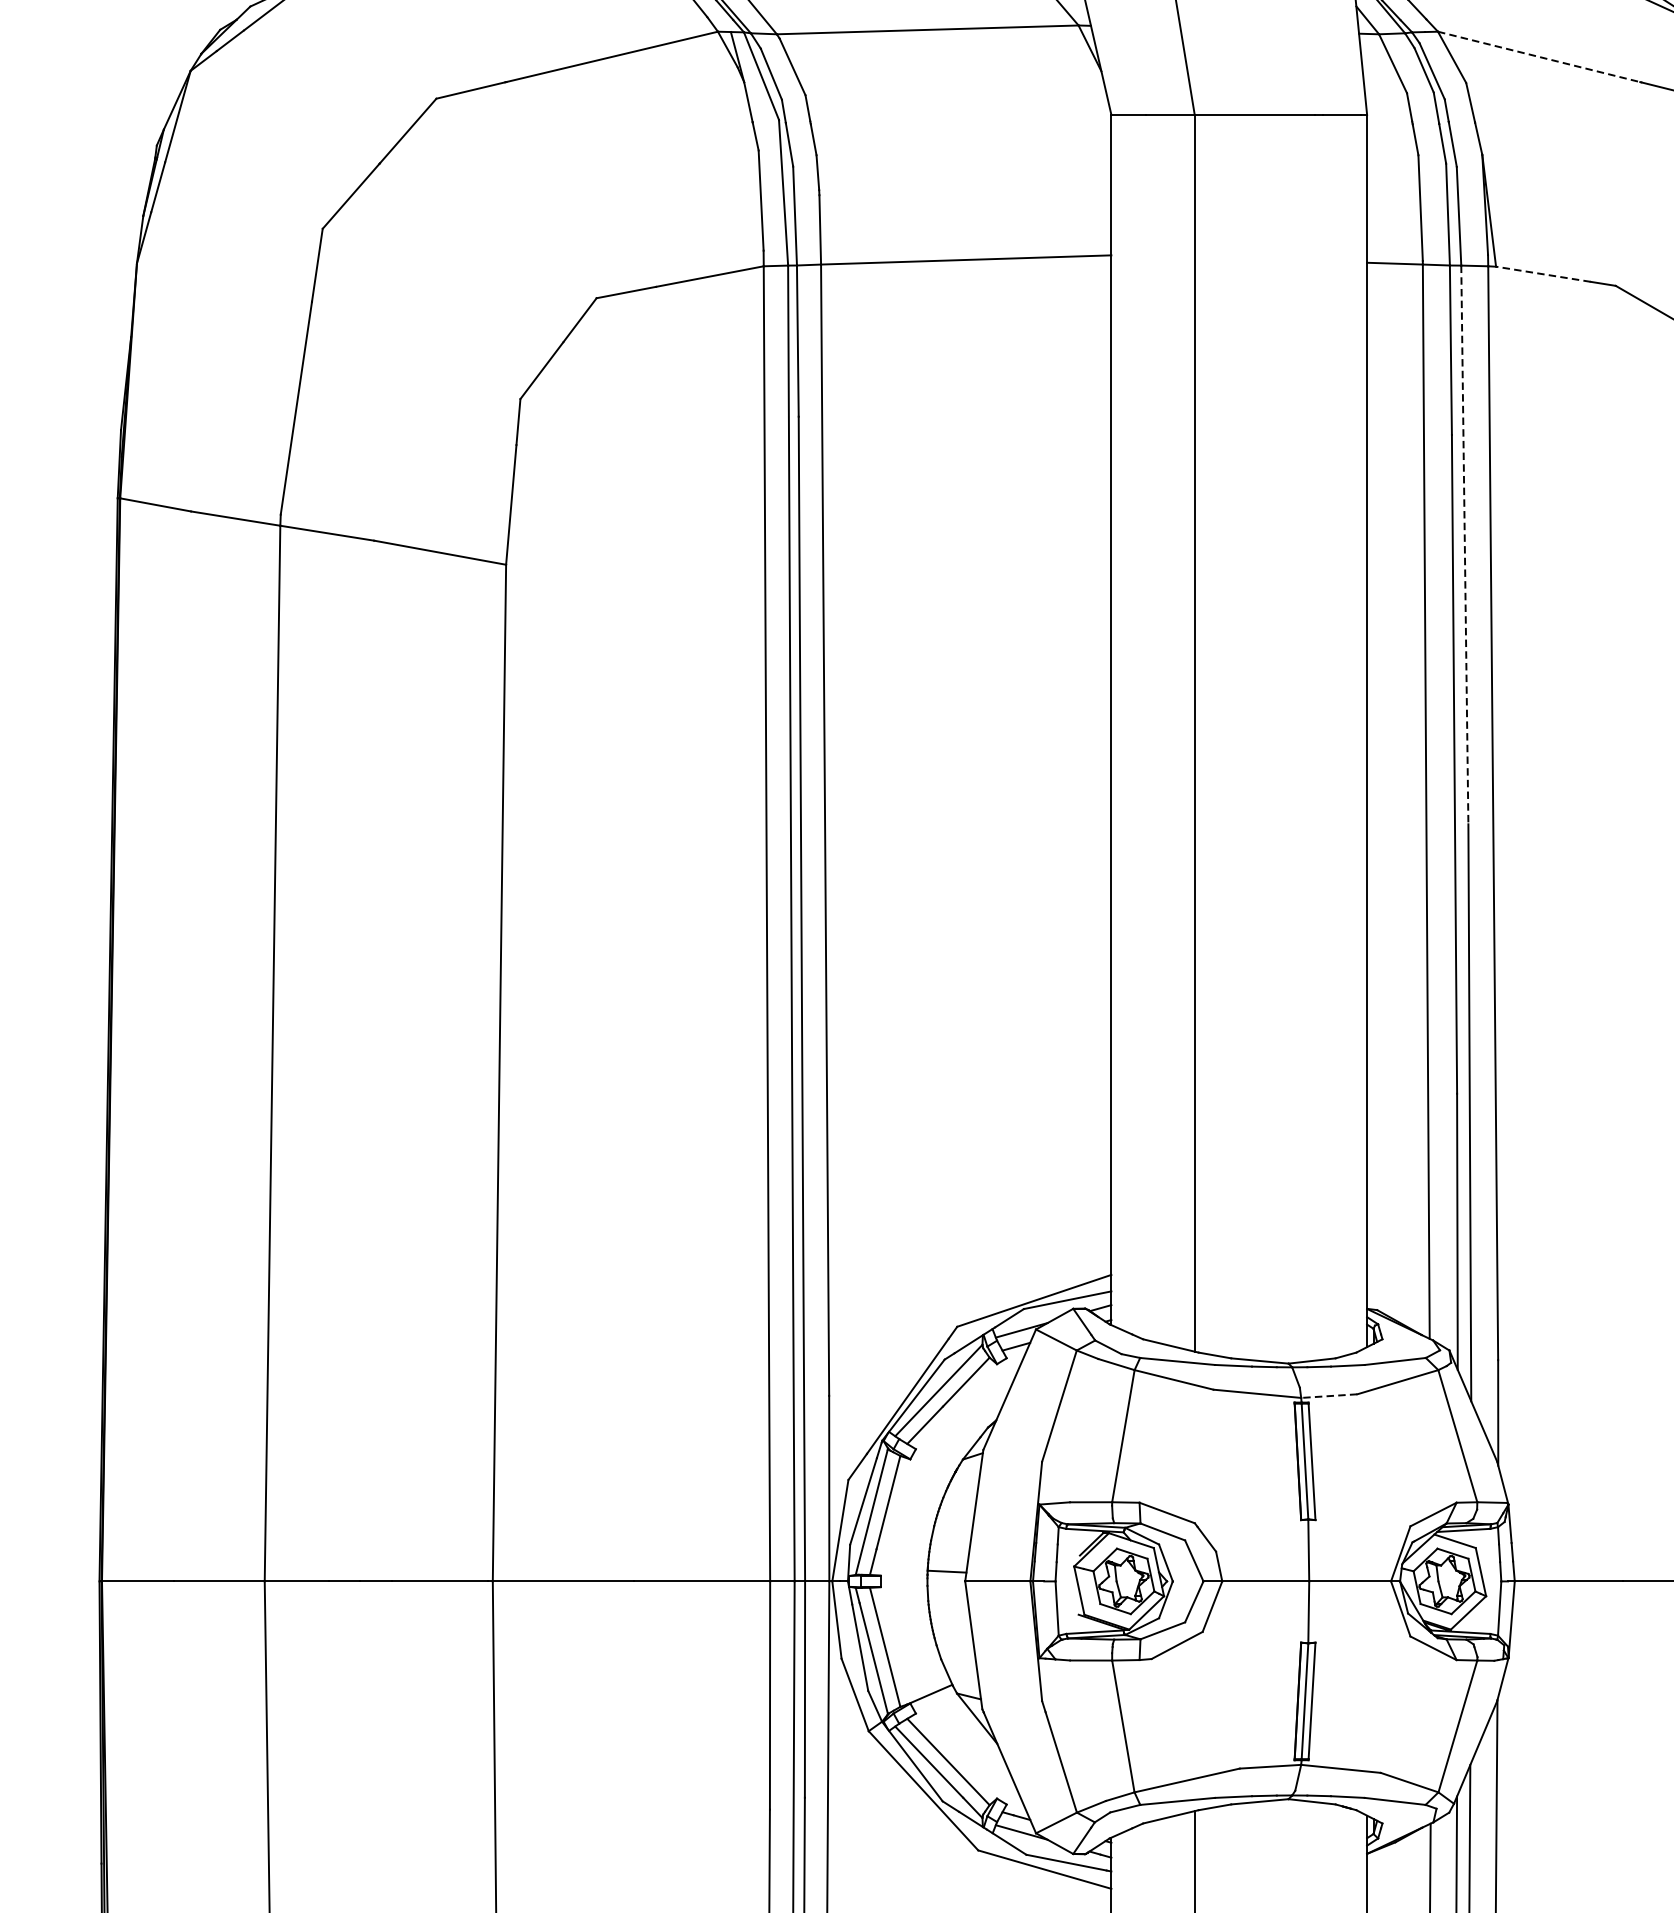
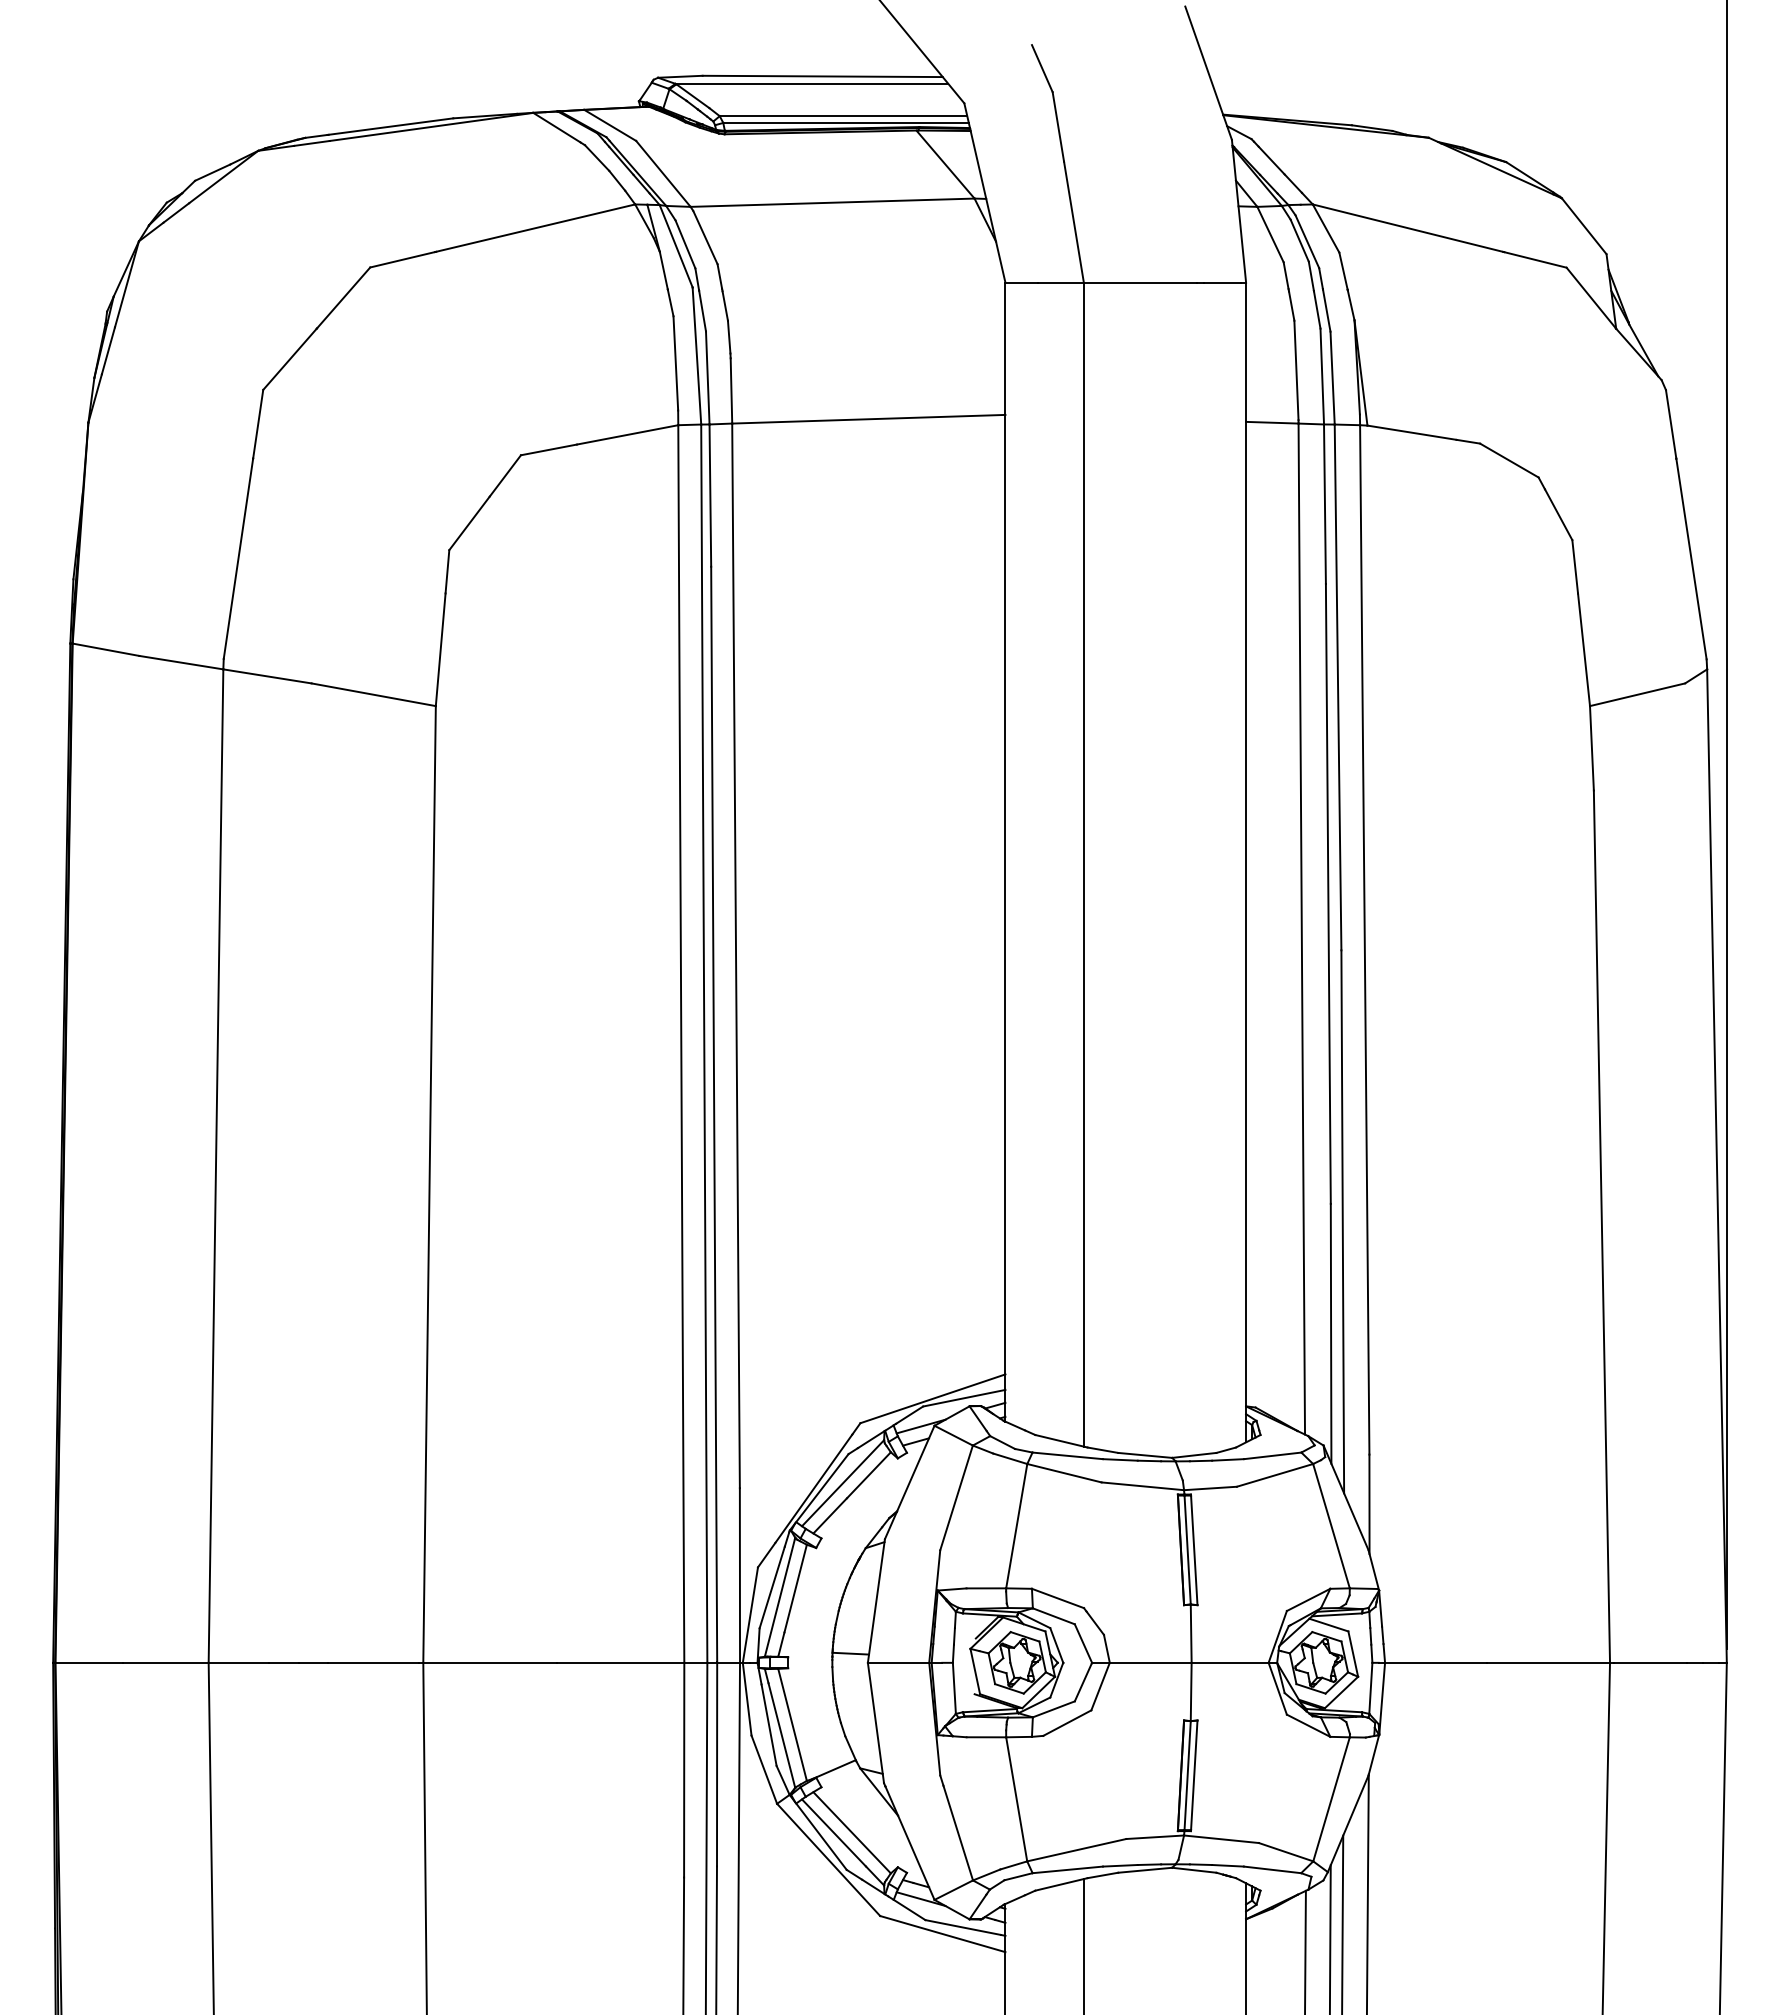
line: (1539, 57) -> (1408, 228), dashed -> solid
line: (1542, 274) -> (1411, 432), dashed -> solid
line: (1465, 545) -> (1338, 687), dashed -> solid
line: (1328, 1396) -> (1209, 1488), dashed -> solid

